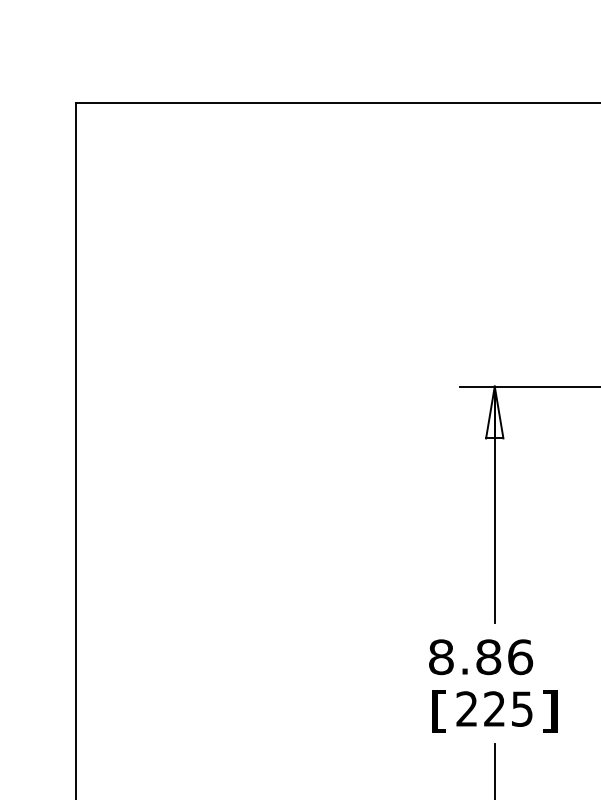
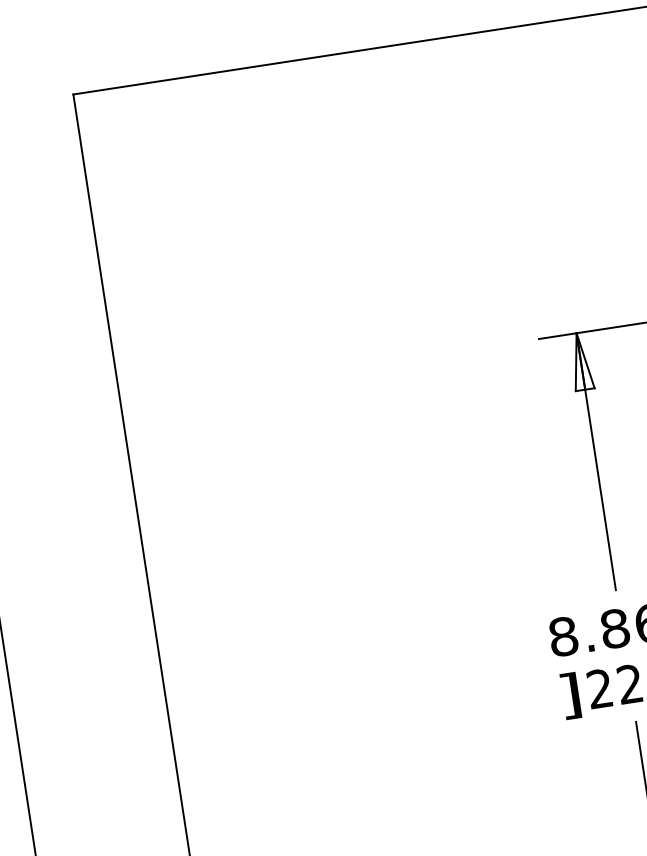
text: (439, 711) -> (570, 696), [ -> ]

